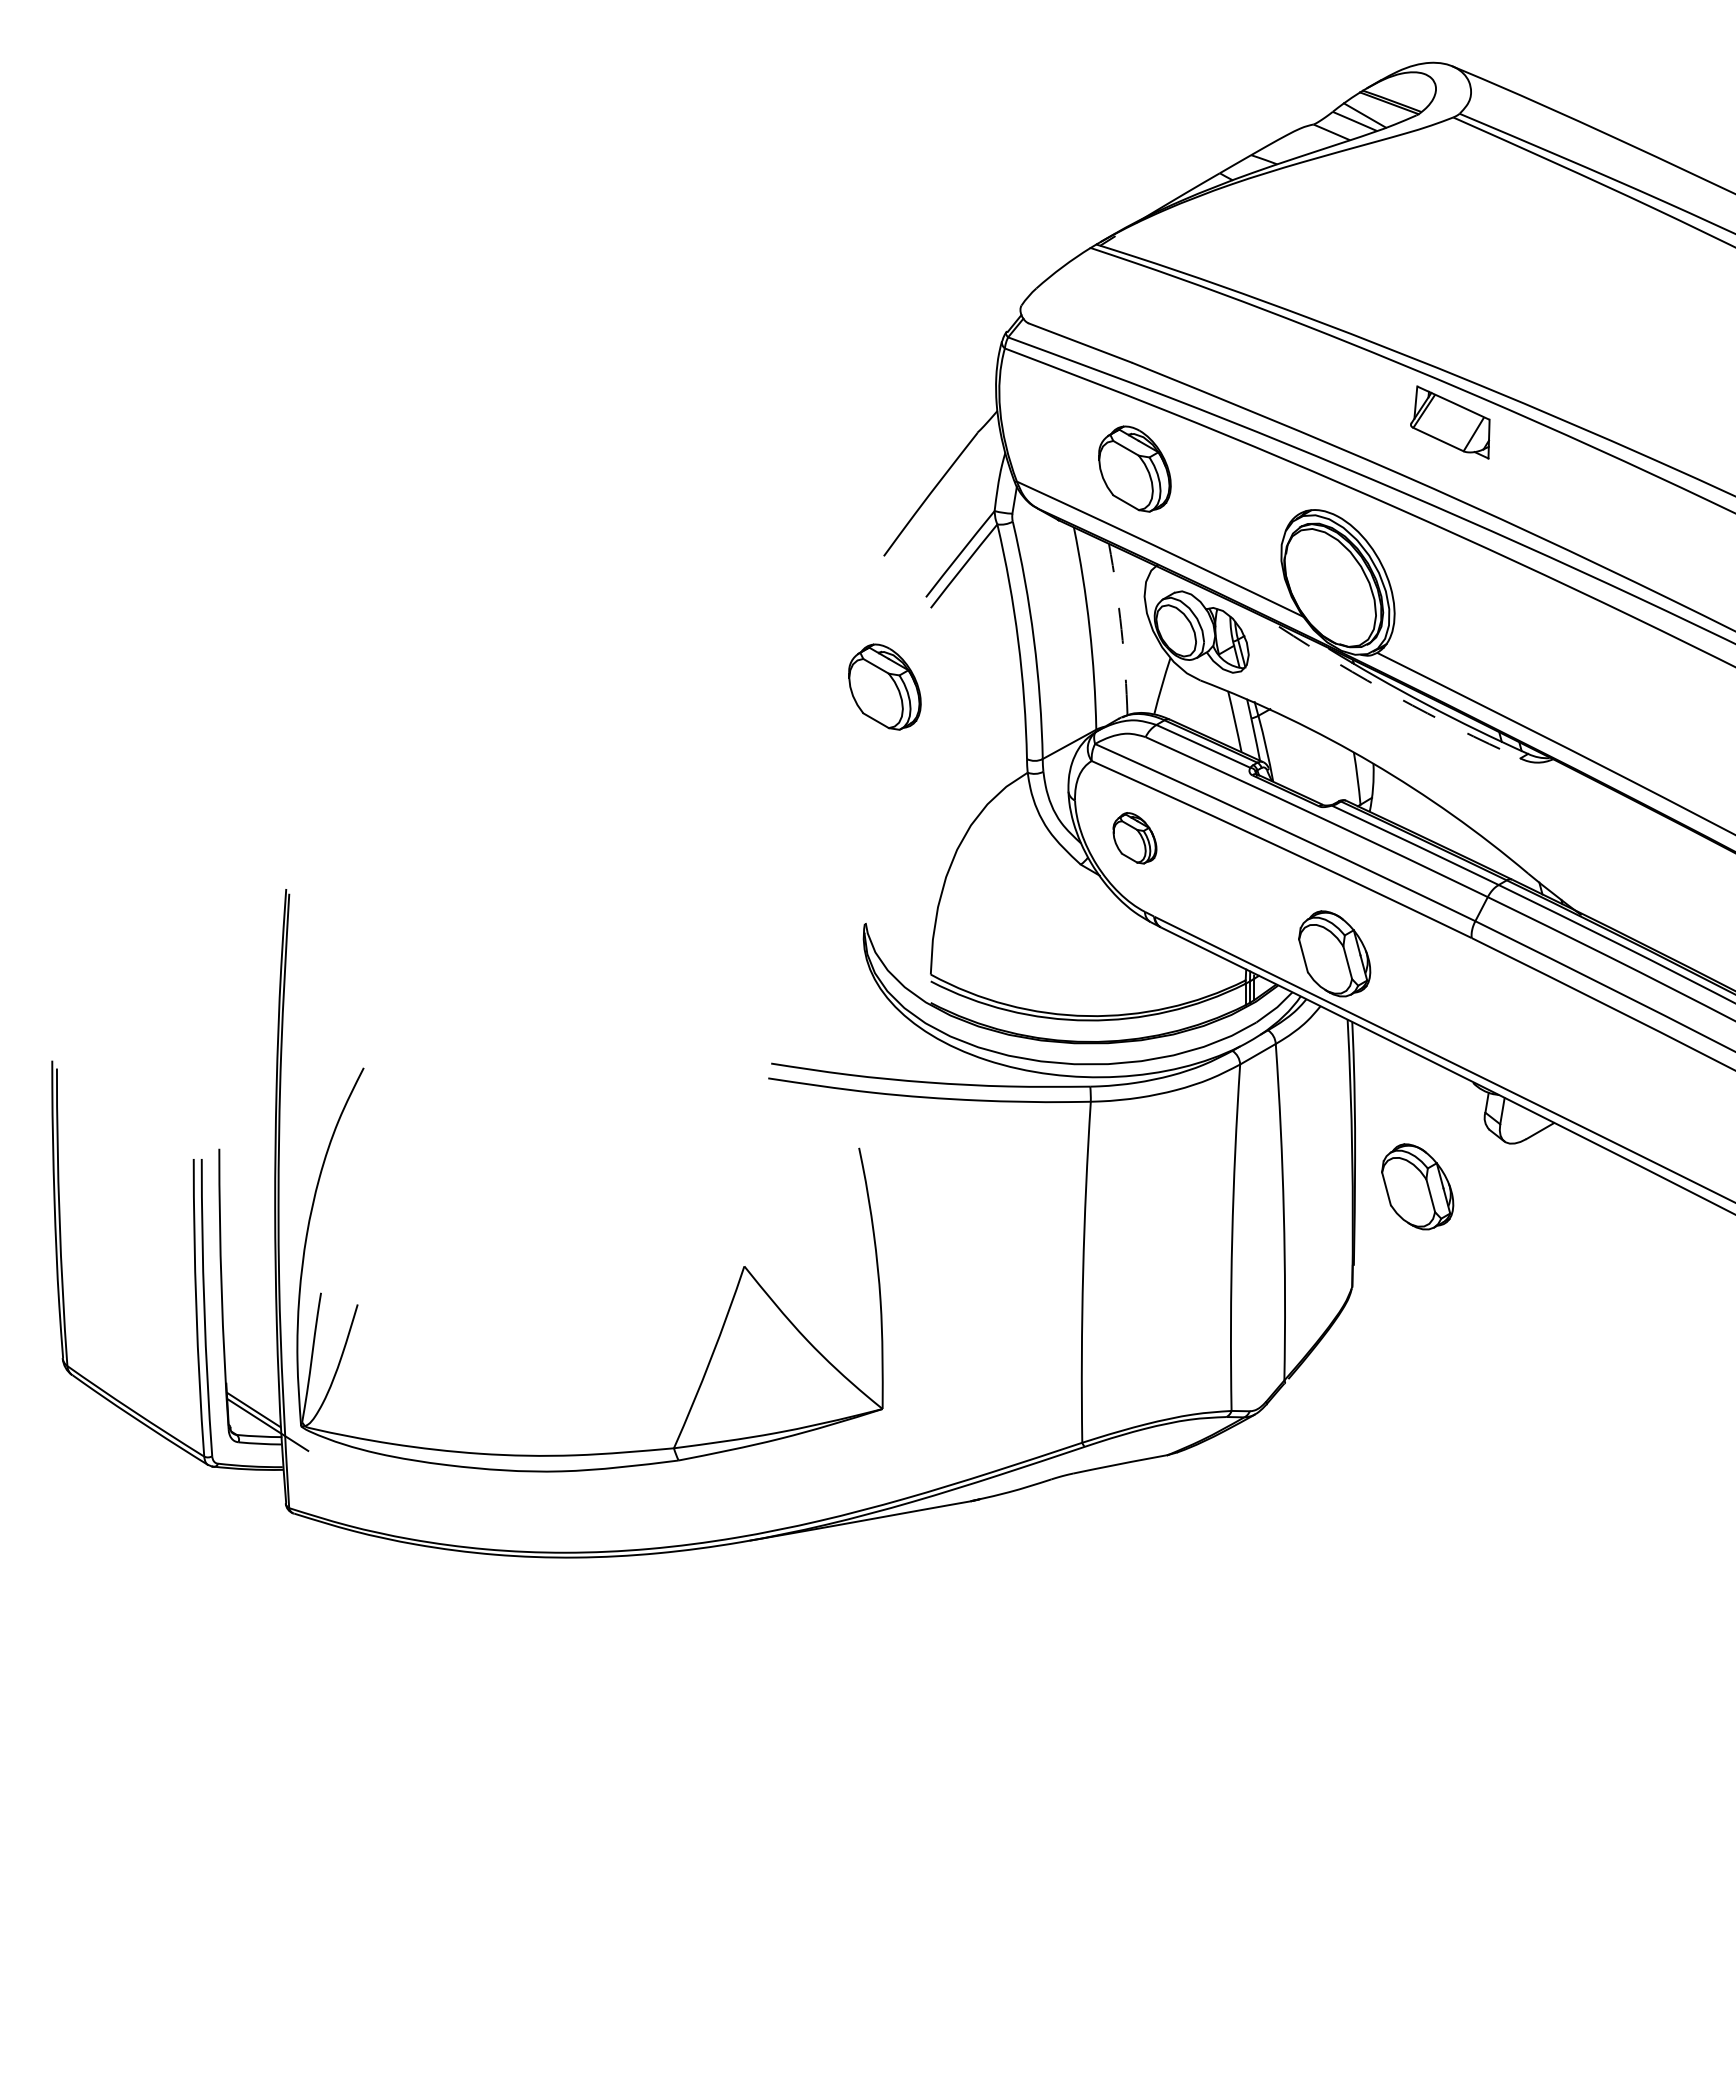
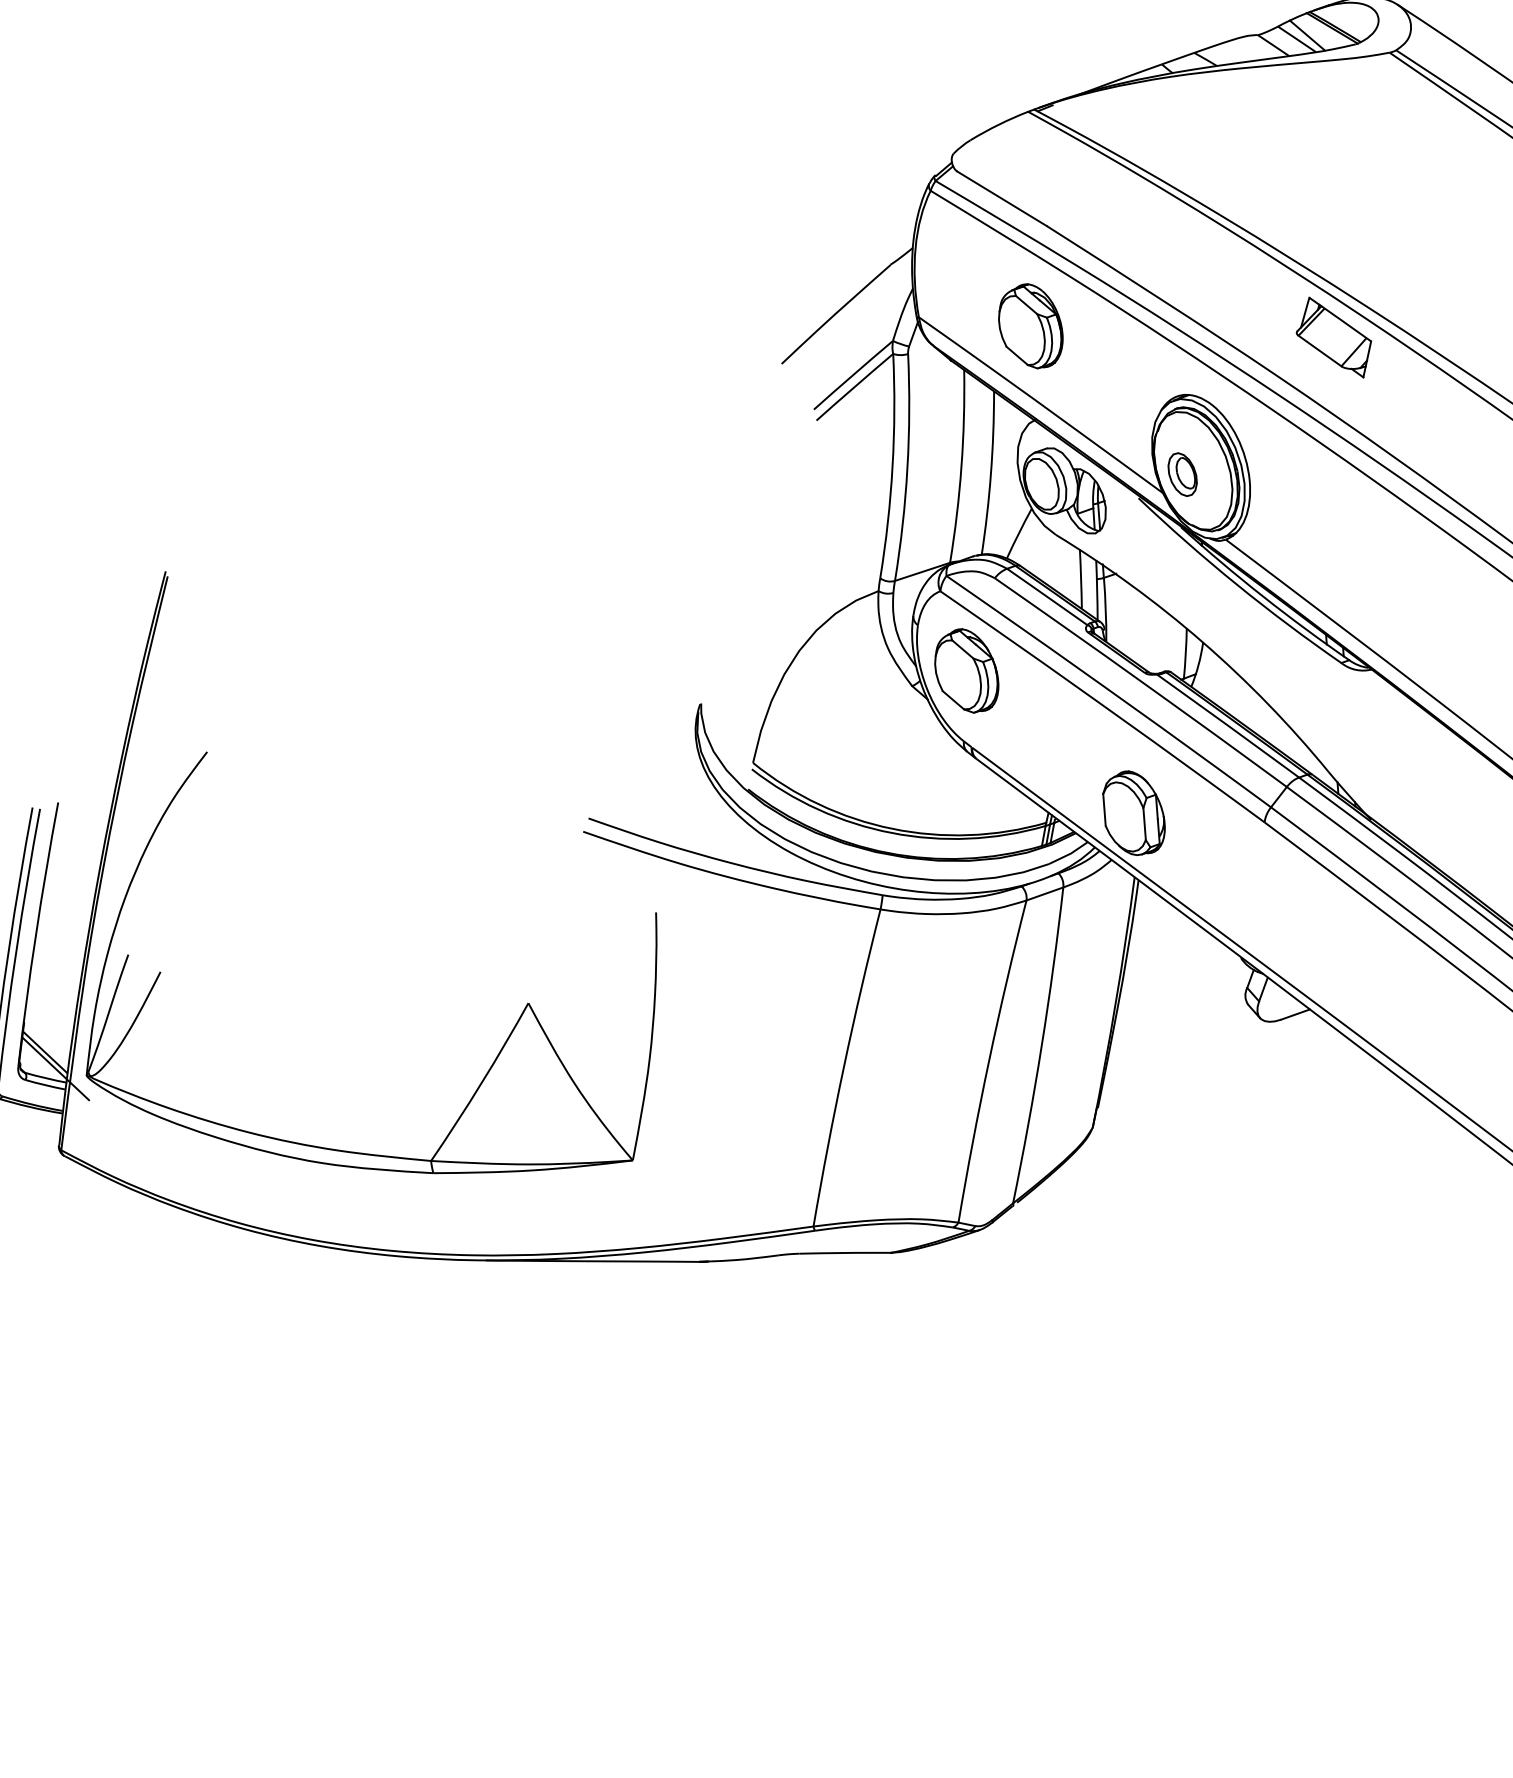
part: (1319, 593) -> (1182, 474), added
arc: (1121, 629) -> (990, 473), dashed -> solid
part: (884, 686) -> (759, 485), removed
arc: (1397, 697) -> (1237, 584), dashed -> solid
part: (1134, 838) -> (966, 671), size x1.67
part: (1417, 1186) -> (1171, 1045), removed

